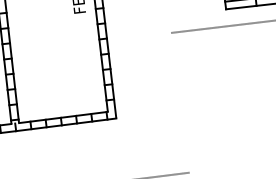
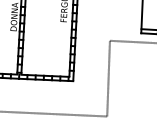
line: (180, 102) -> (108, 78), added

